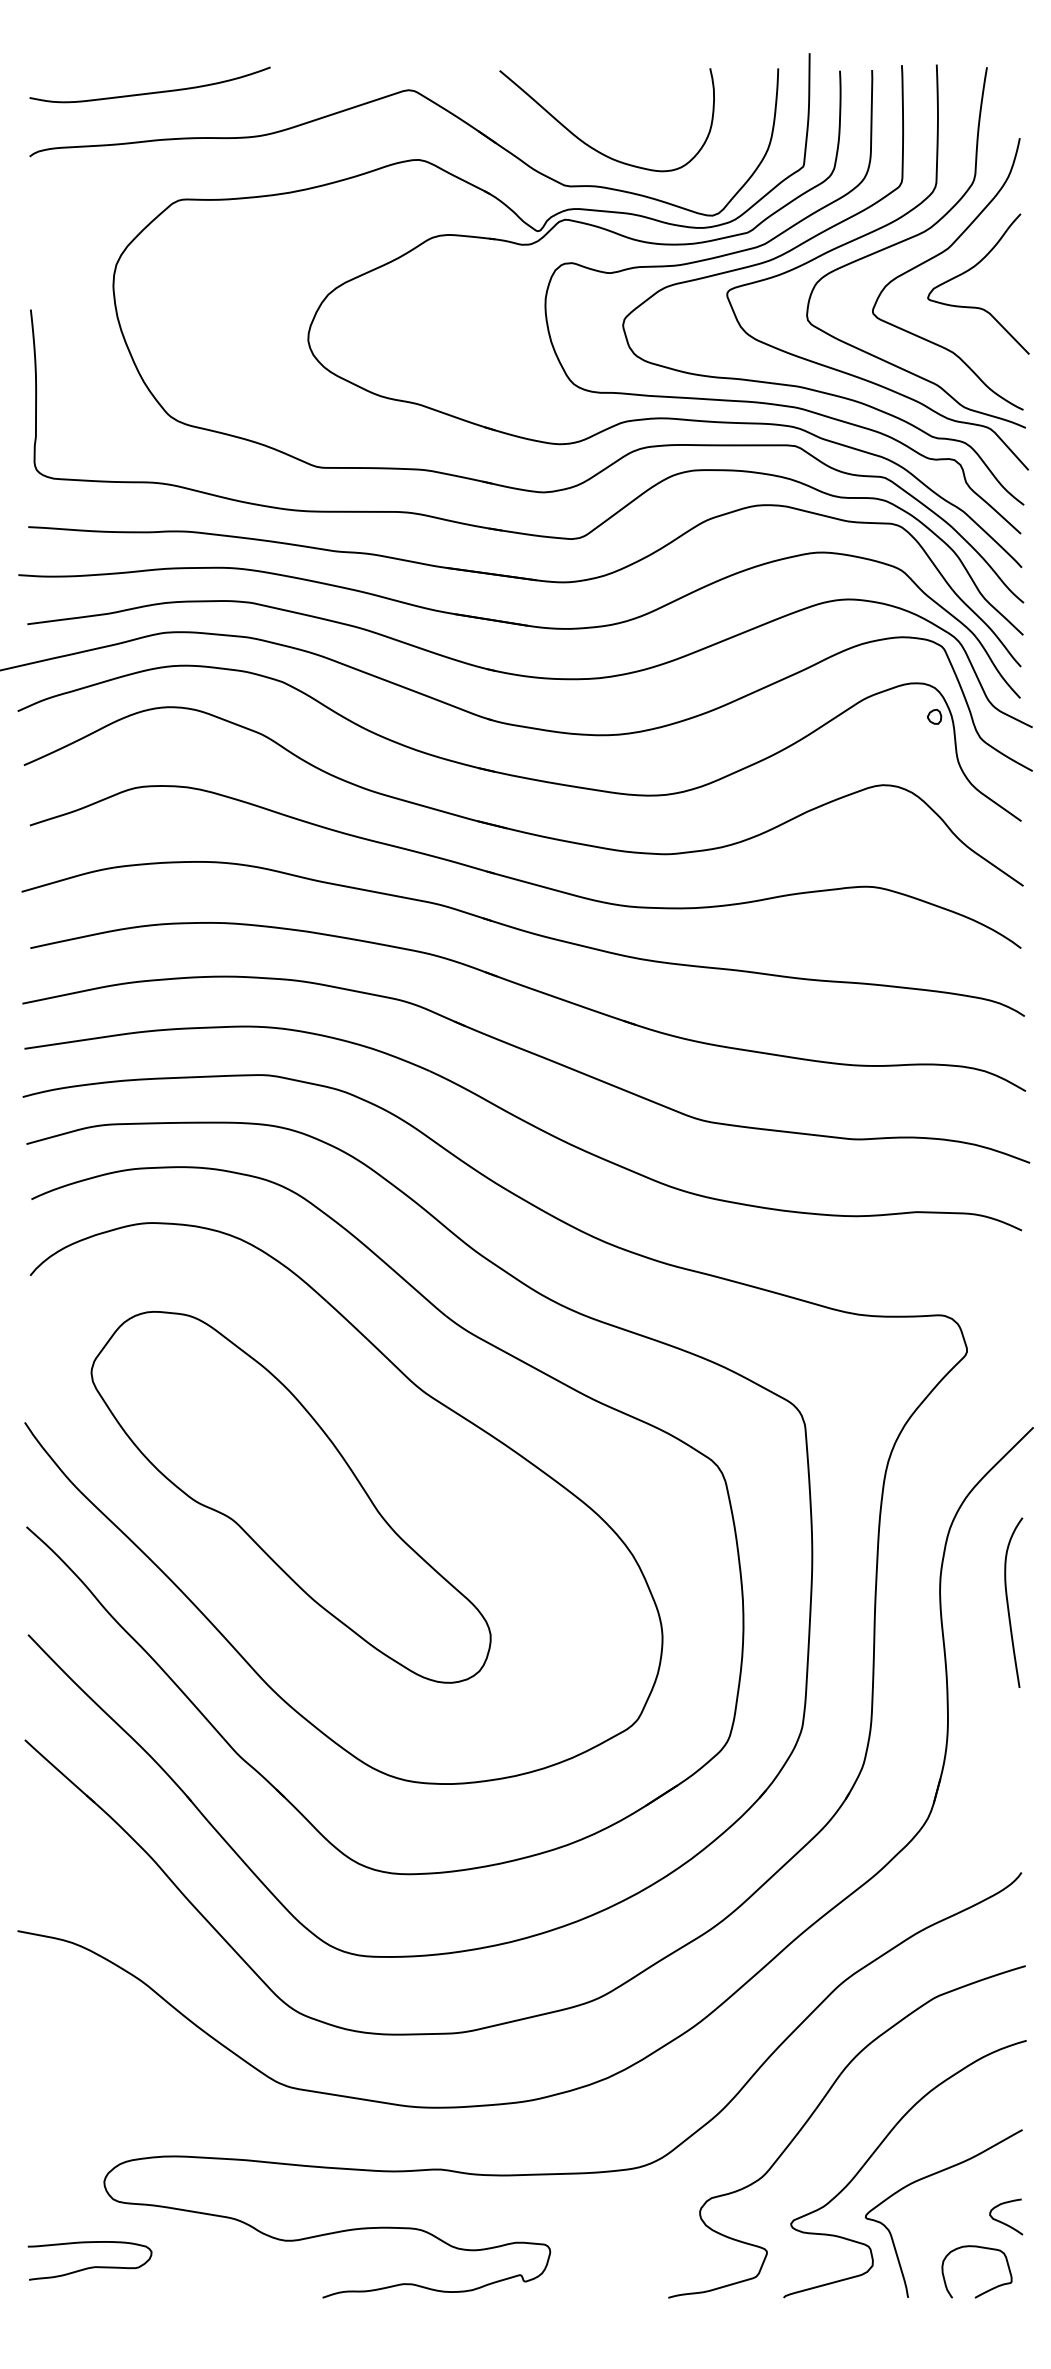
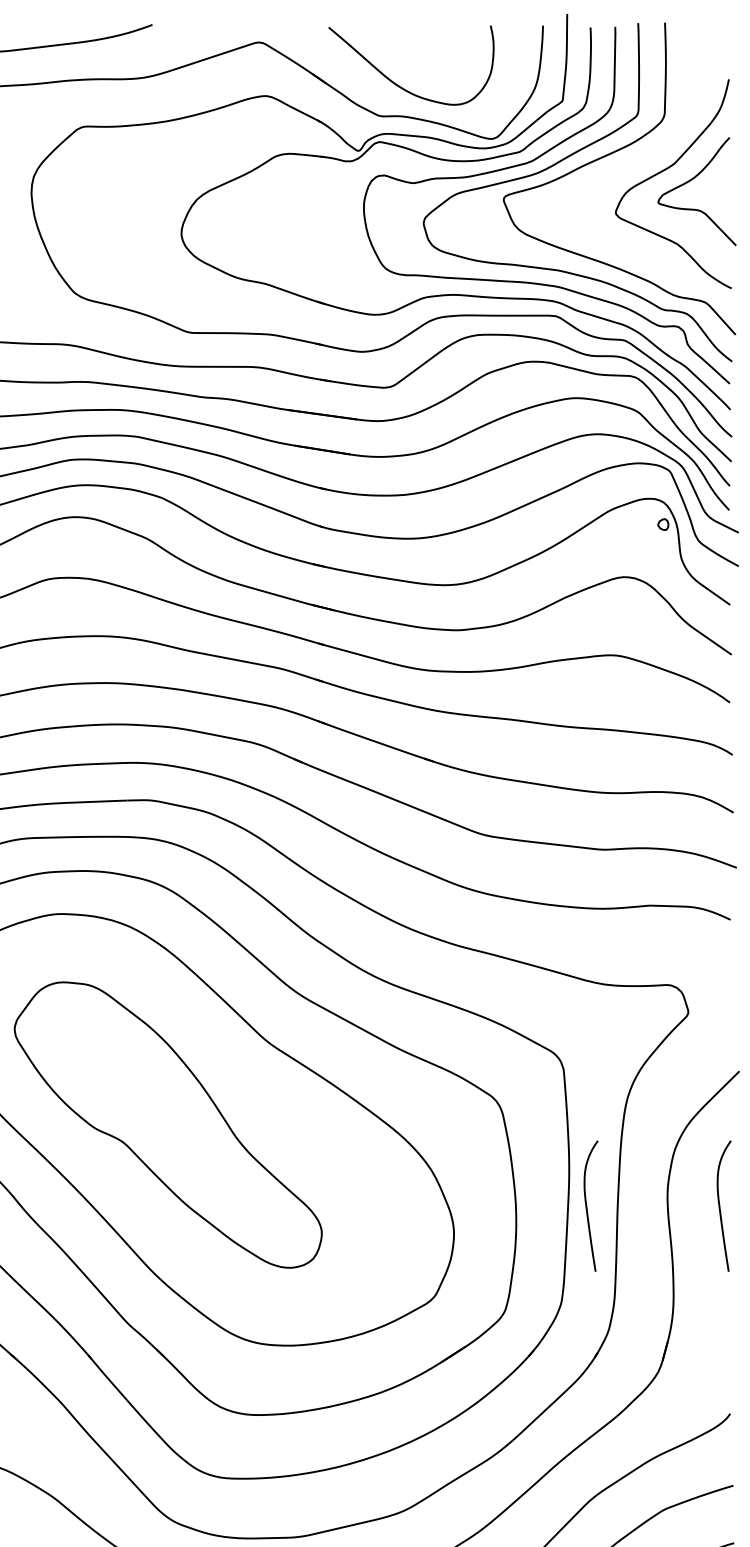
curve: (912, 238) -> (646, 156), removed
curve: (835, 1602) -> (587, 1205), added

